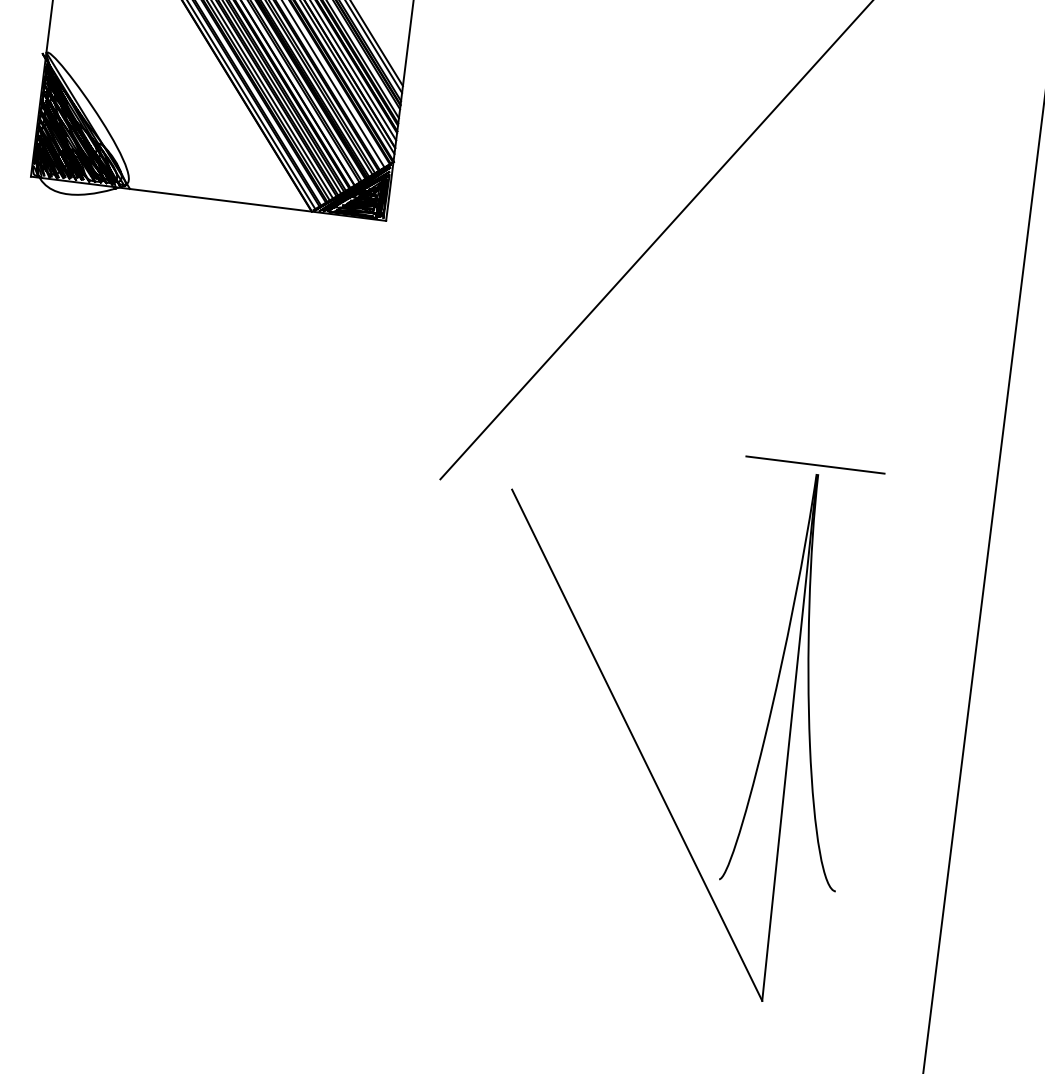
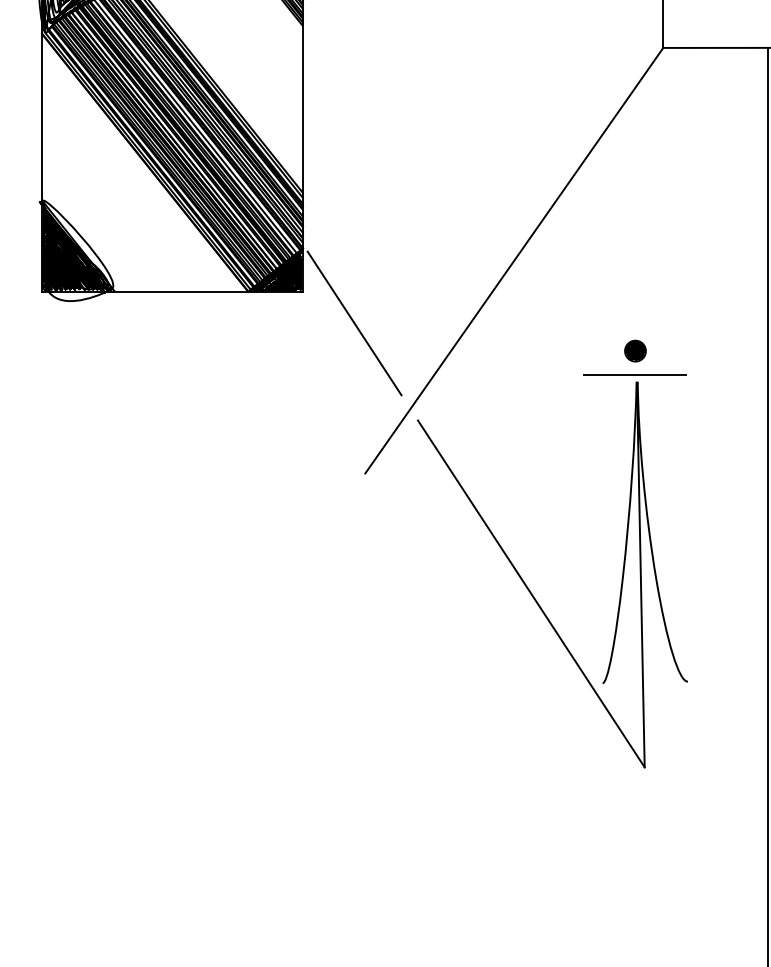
line: (451, 272) -> (354, 323), added
part: (829, 357) -> (635, 350), added
part: (634, 736) -> (528, 587), moved

